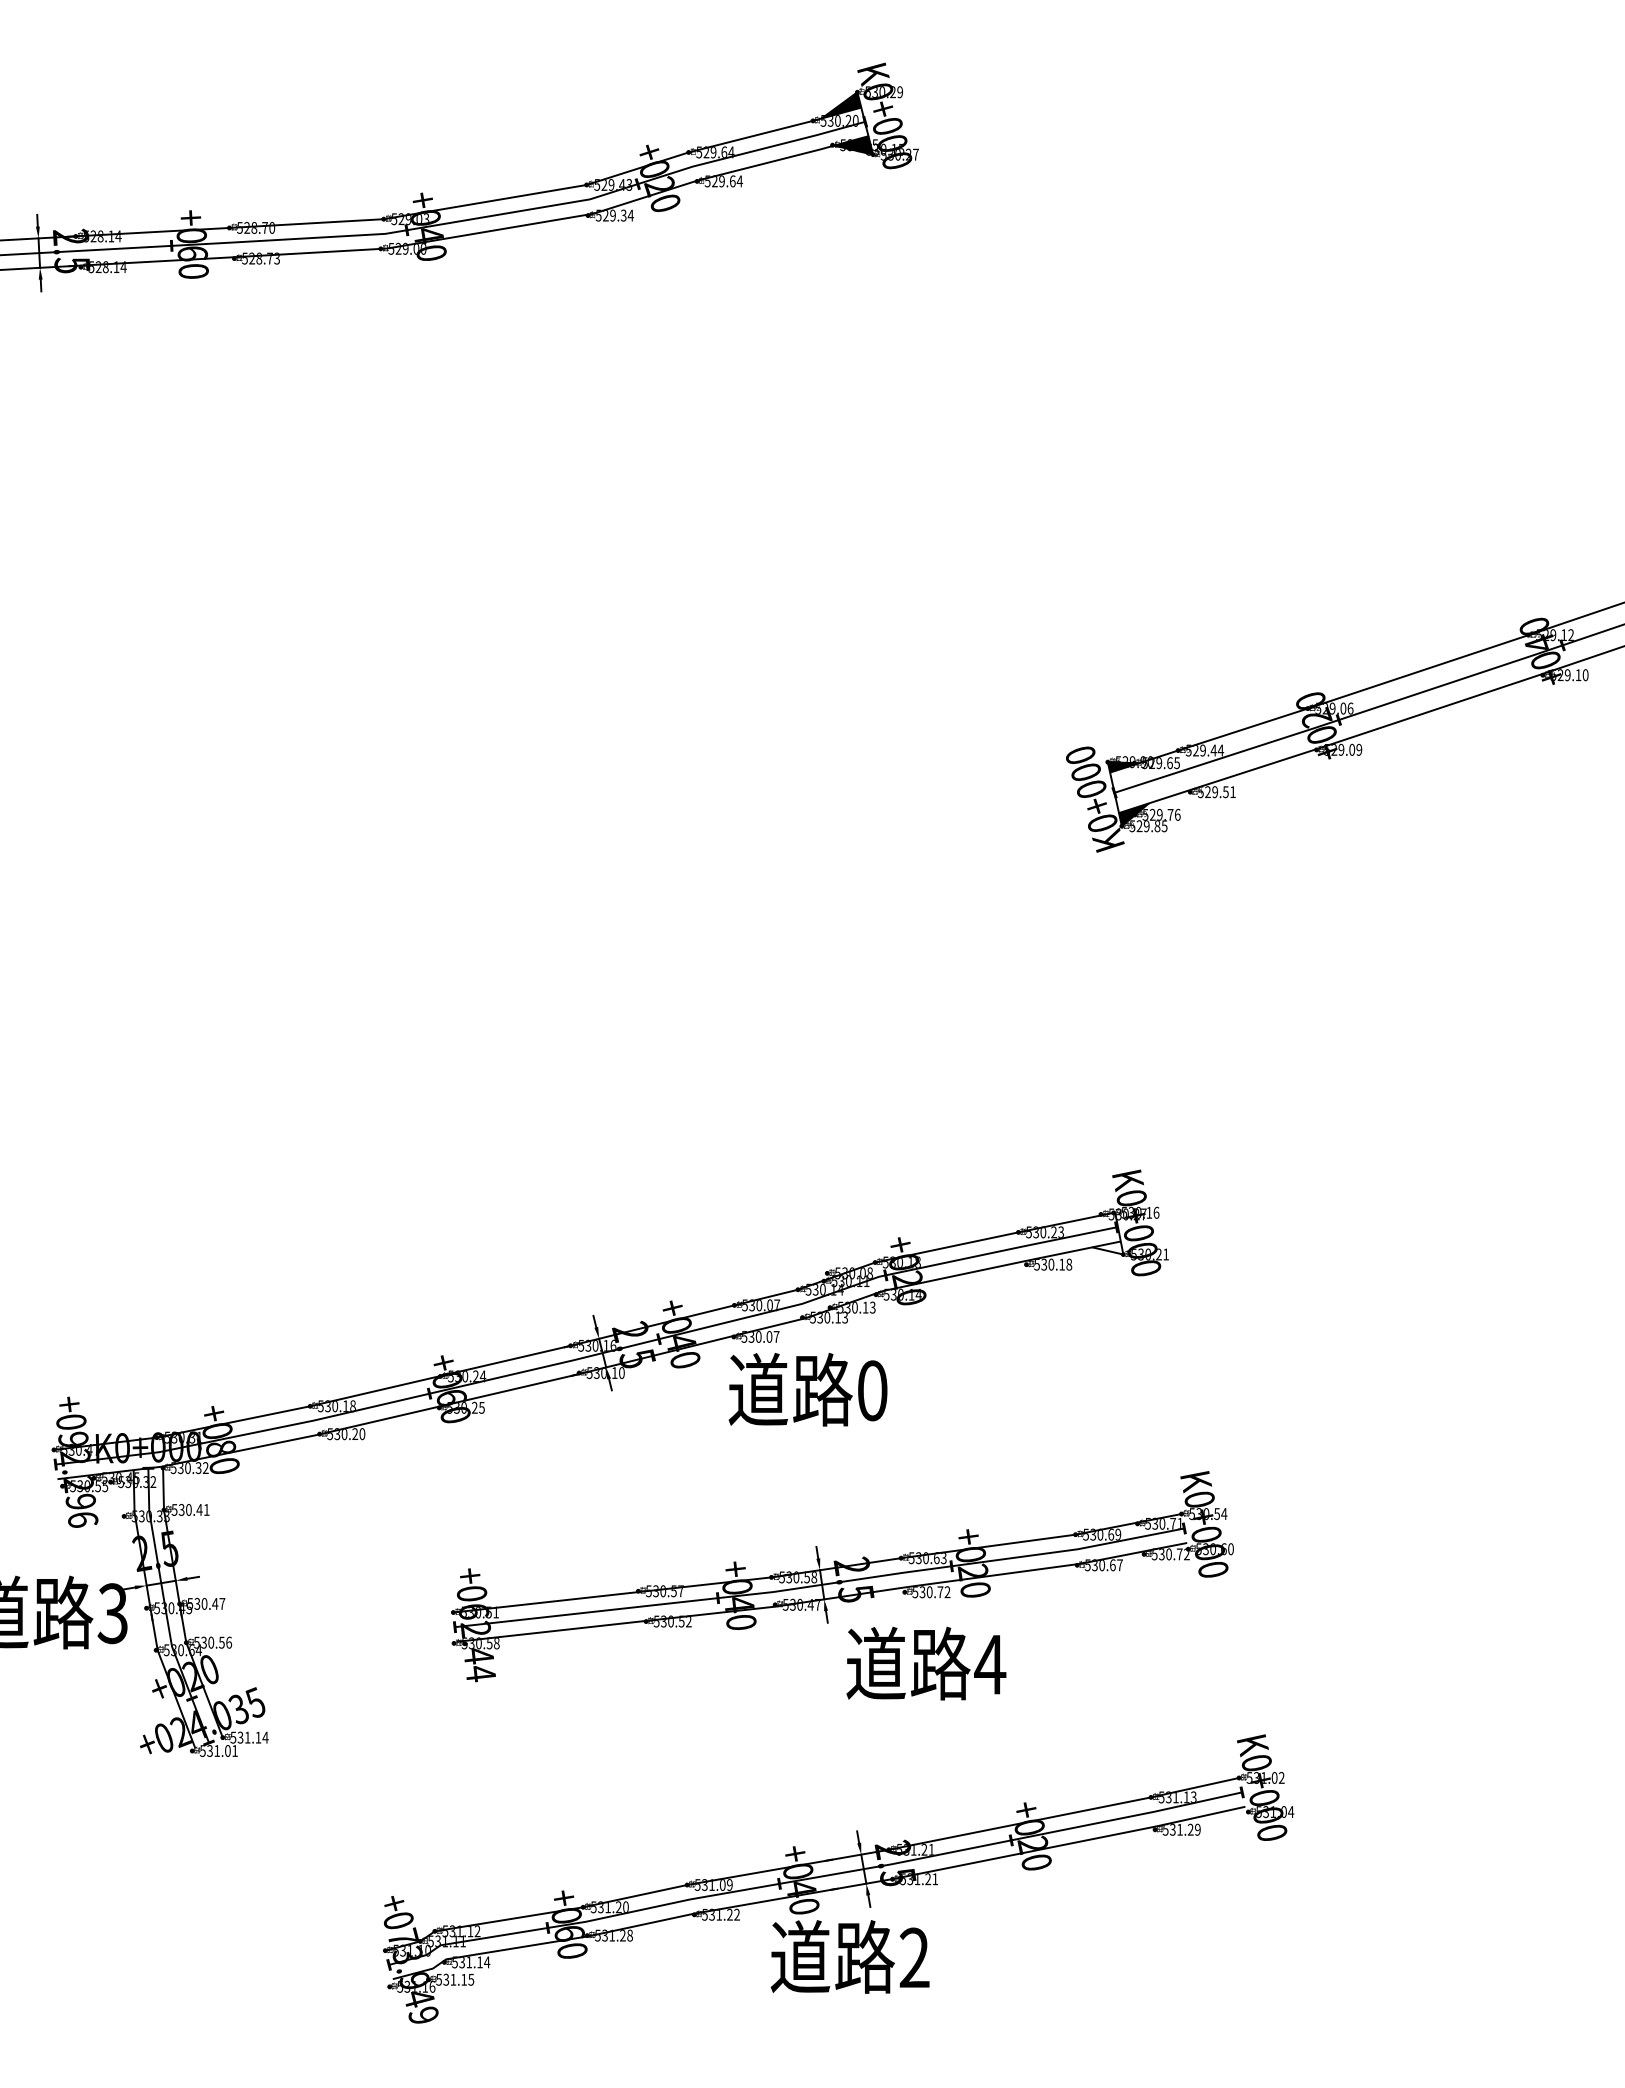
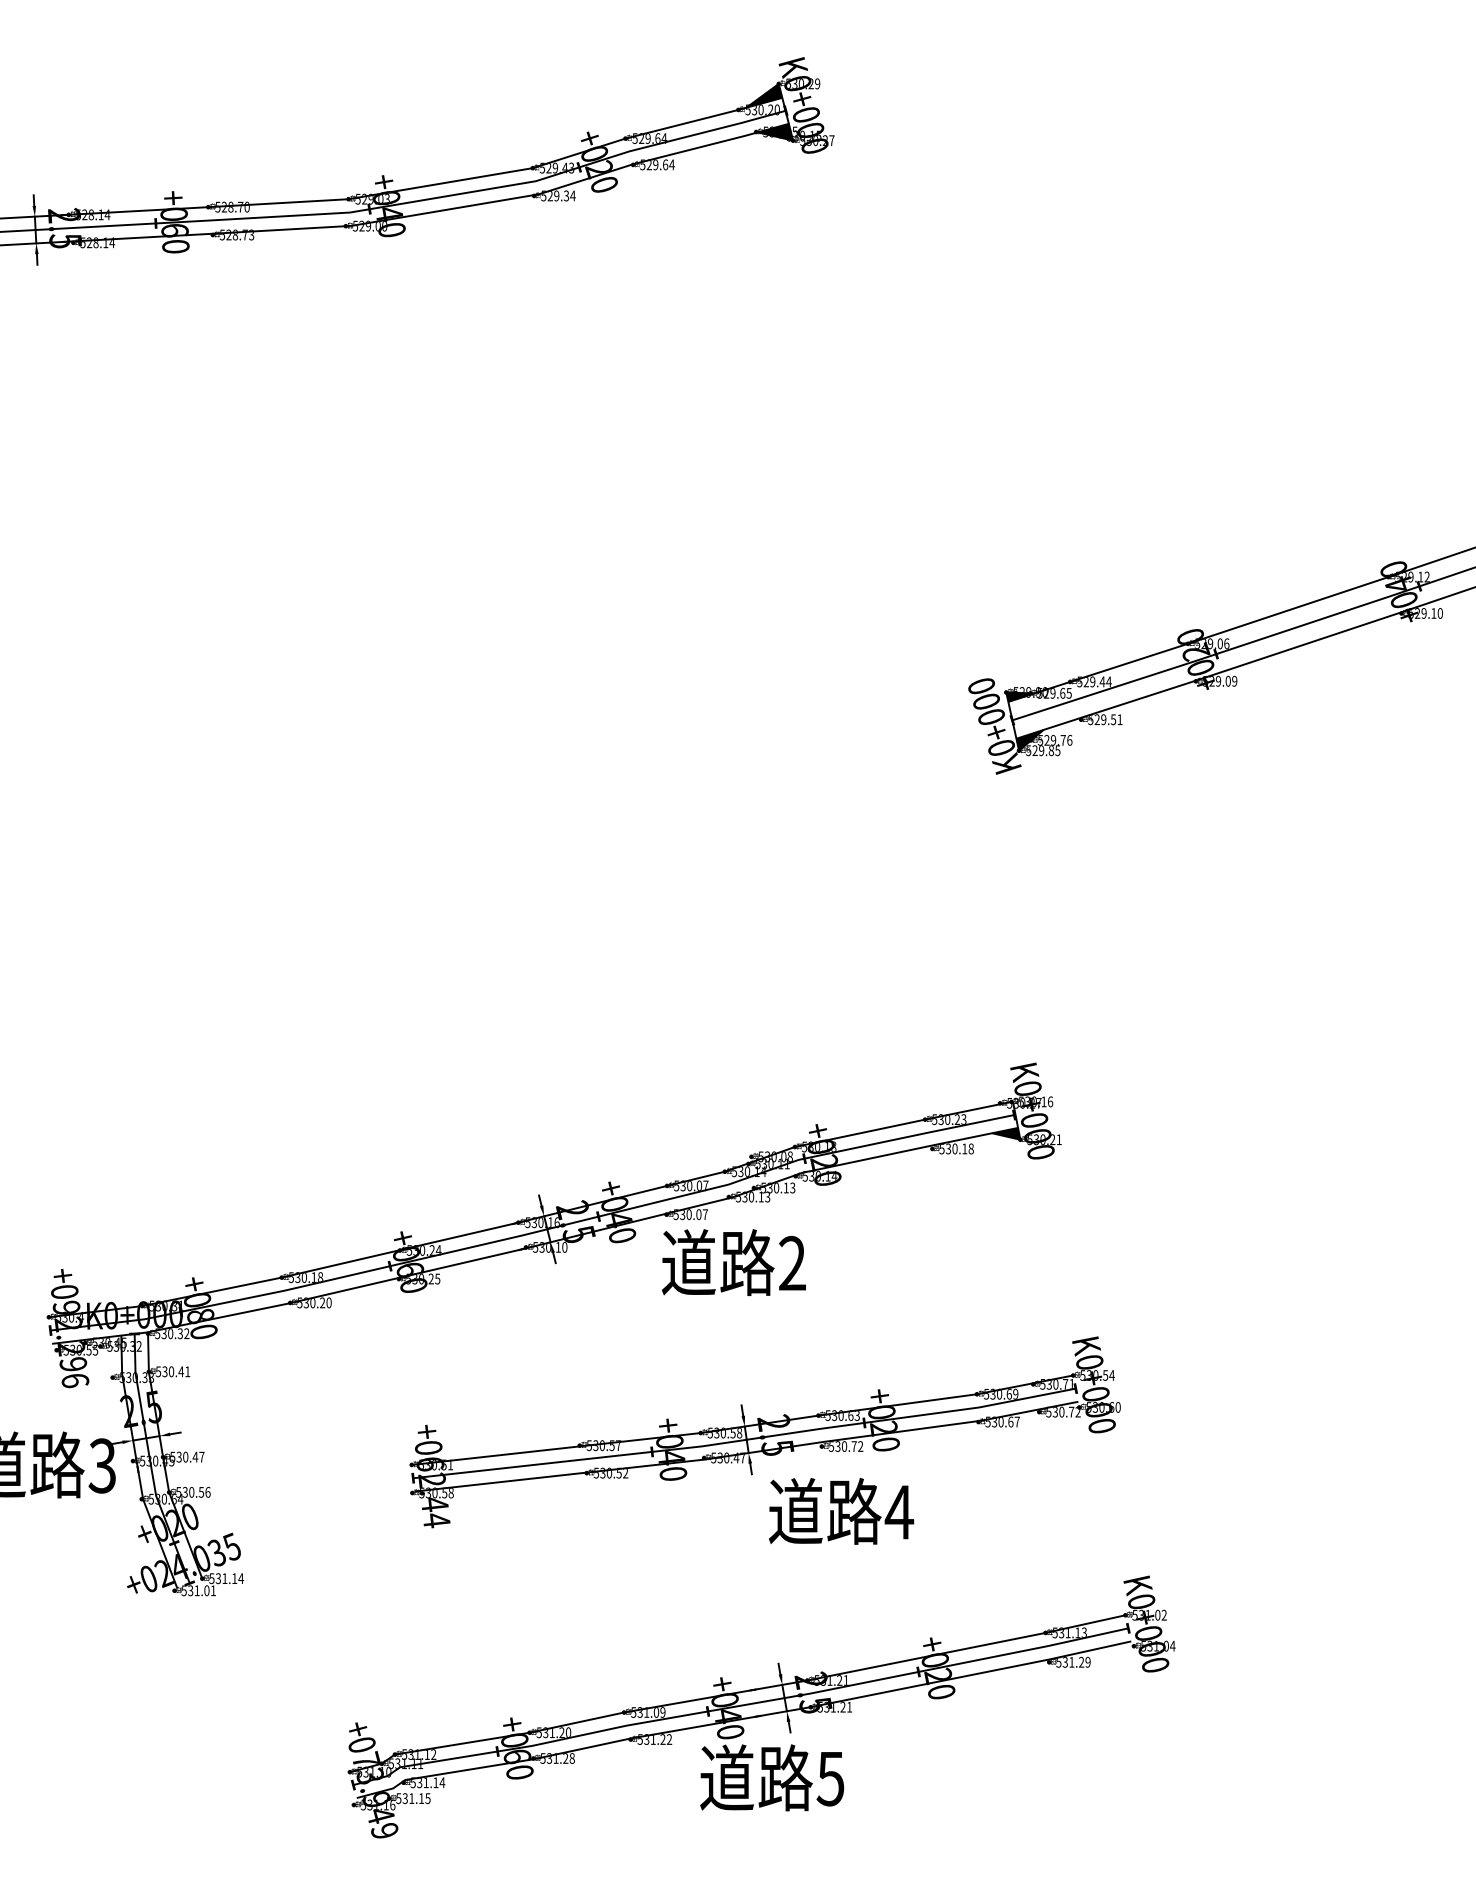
fill: (1108, 1247) -> (1006, 1133), added
text: (872, 1390) -> (792, 1263), 0 -> 2
text: (914, 1957) -> (830, 1778), 2 -> 5

